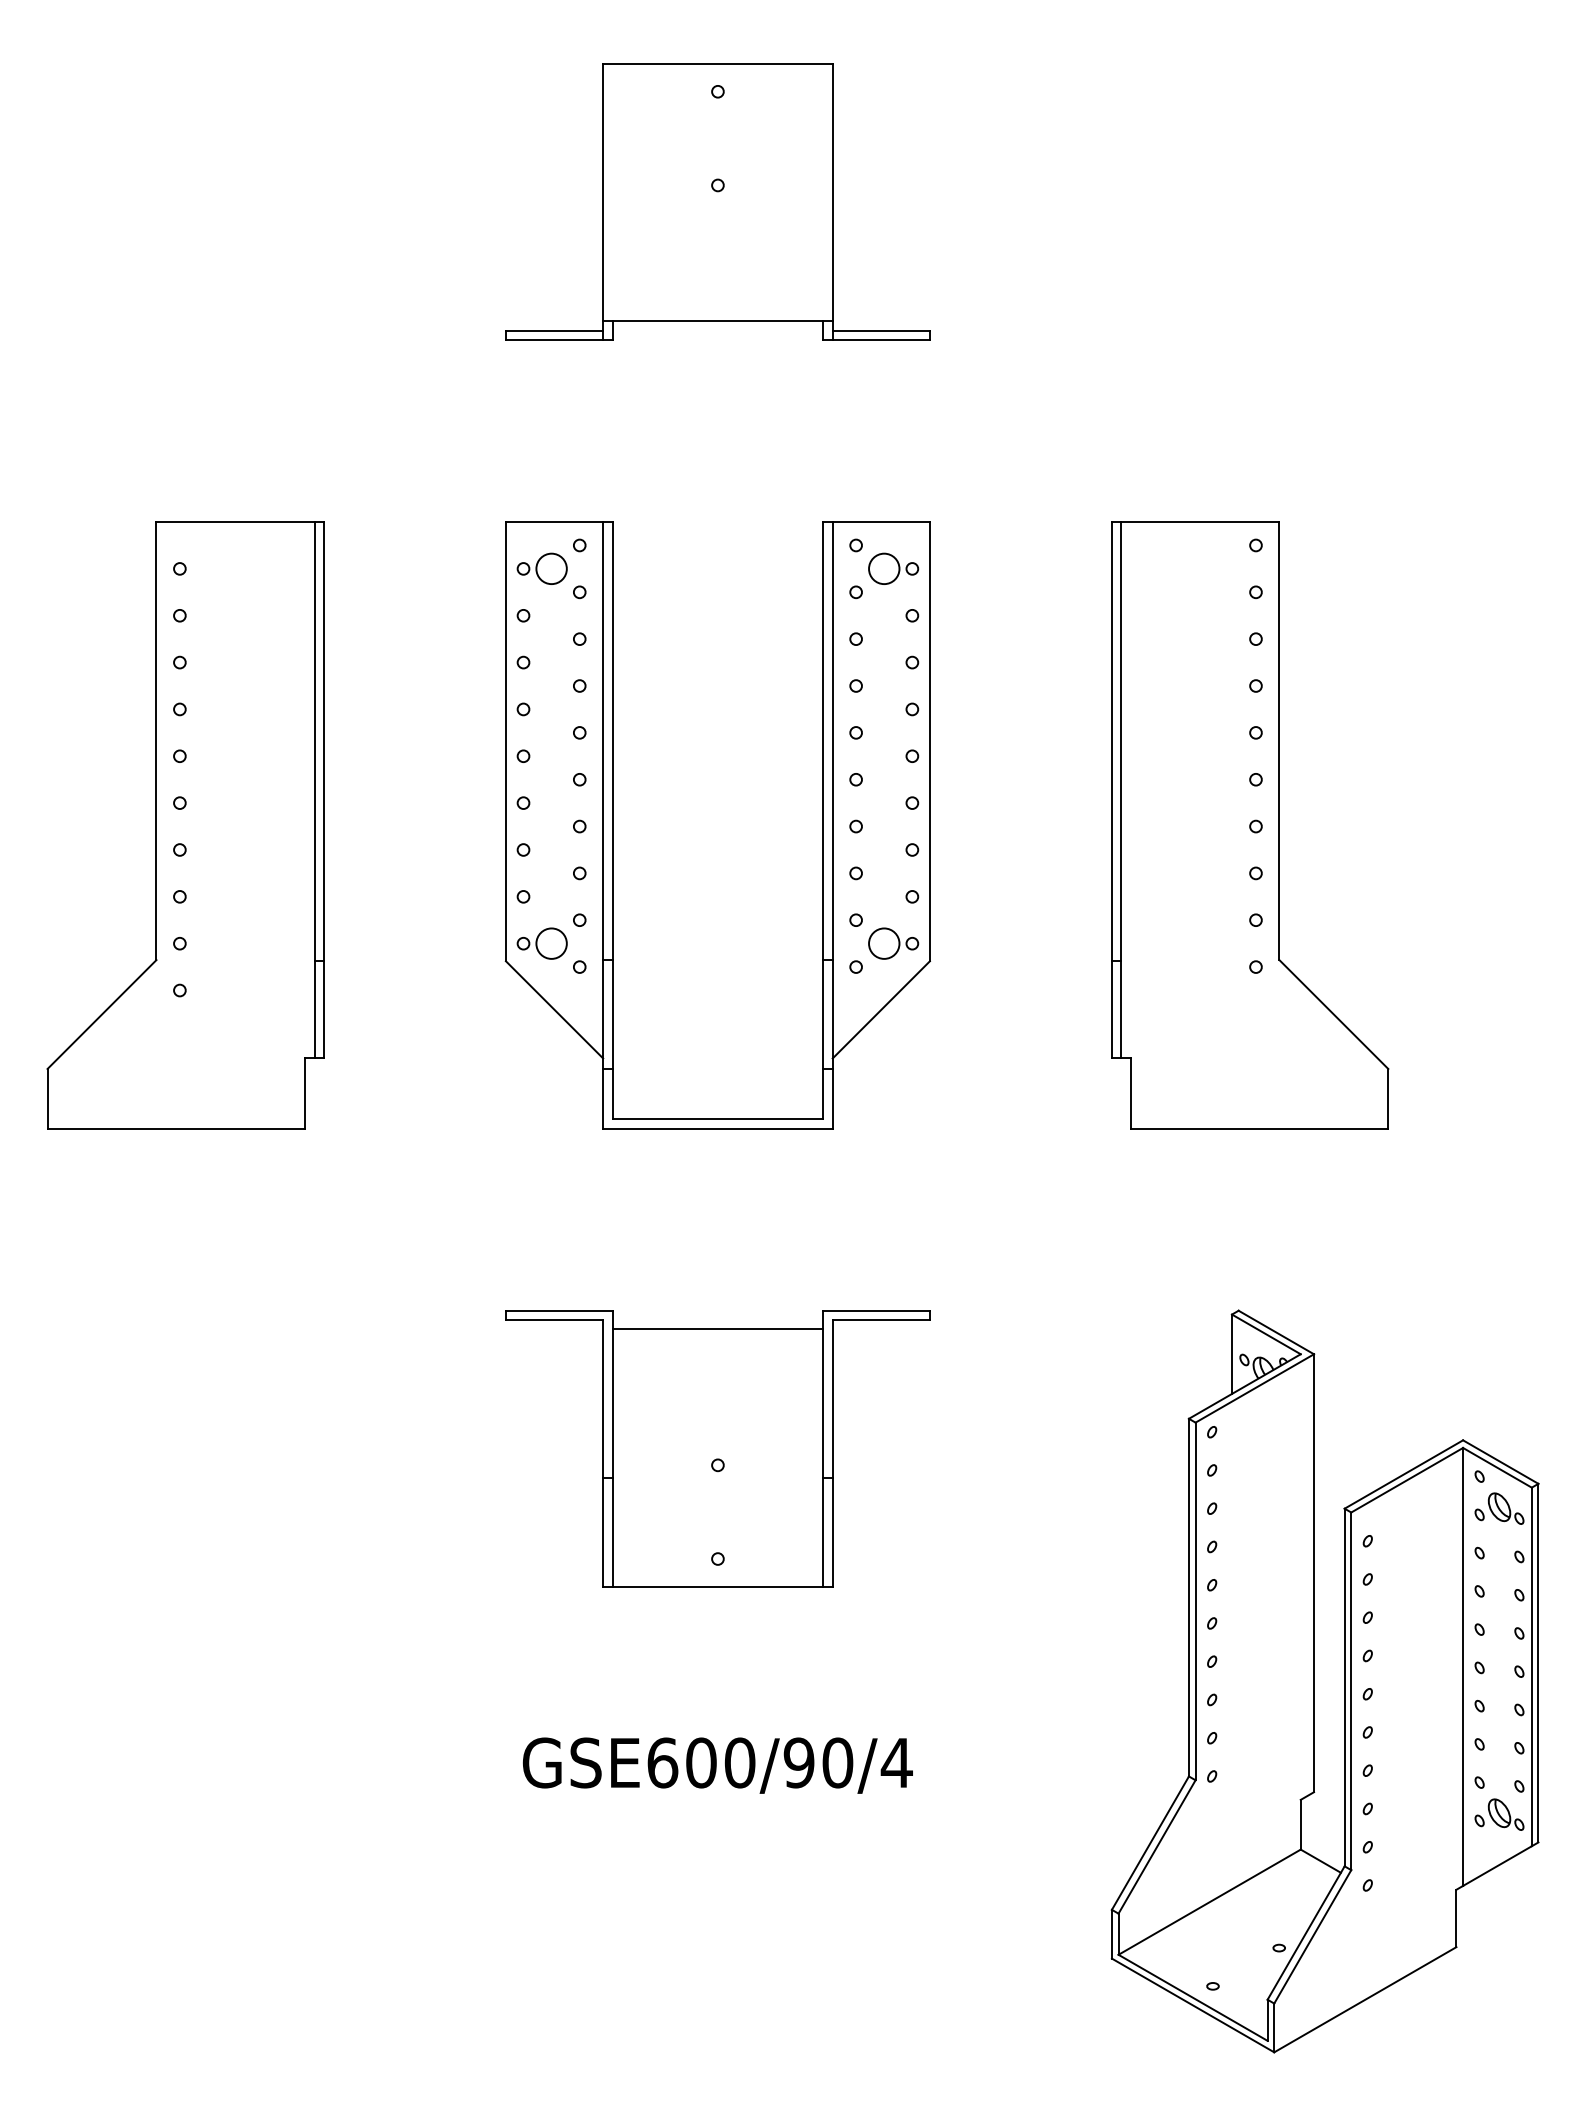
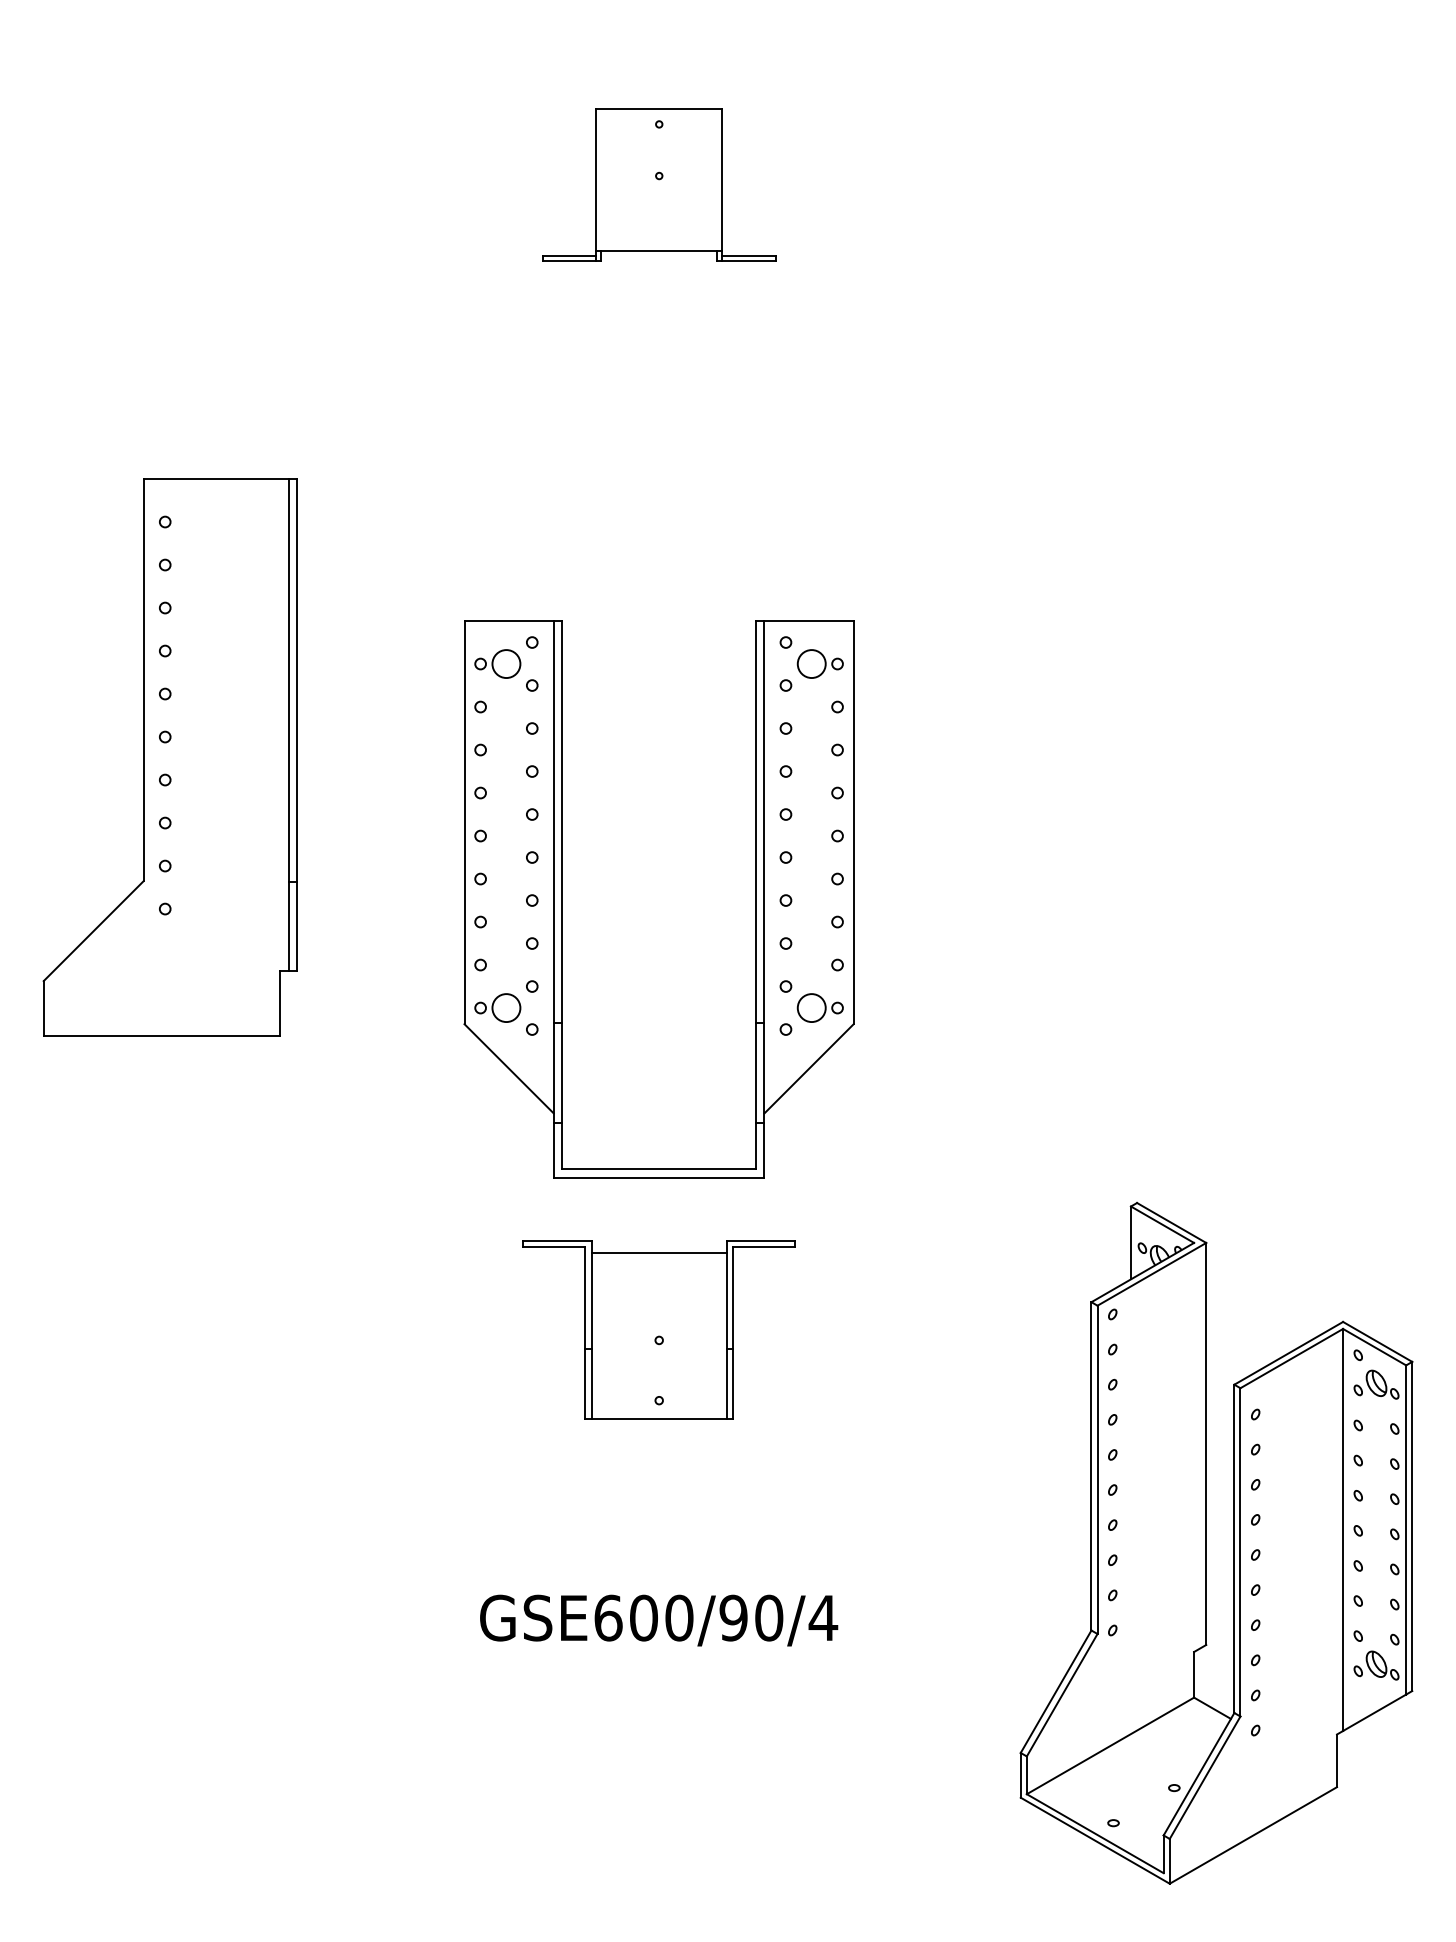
part: (718, 201) -> (659, 184), size x0.6
part: (612, 825) -> (562, 899), moved
part: (1250, 825) -> (1147, 757), removed
part: (718, 1448) -> (659, 1329), size x0.7

